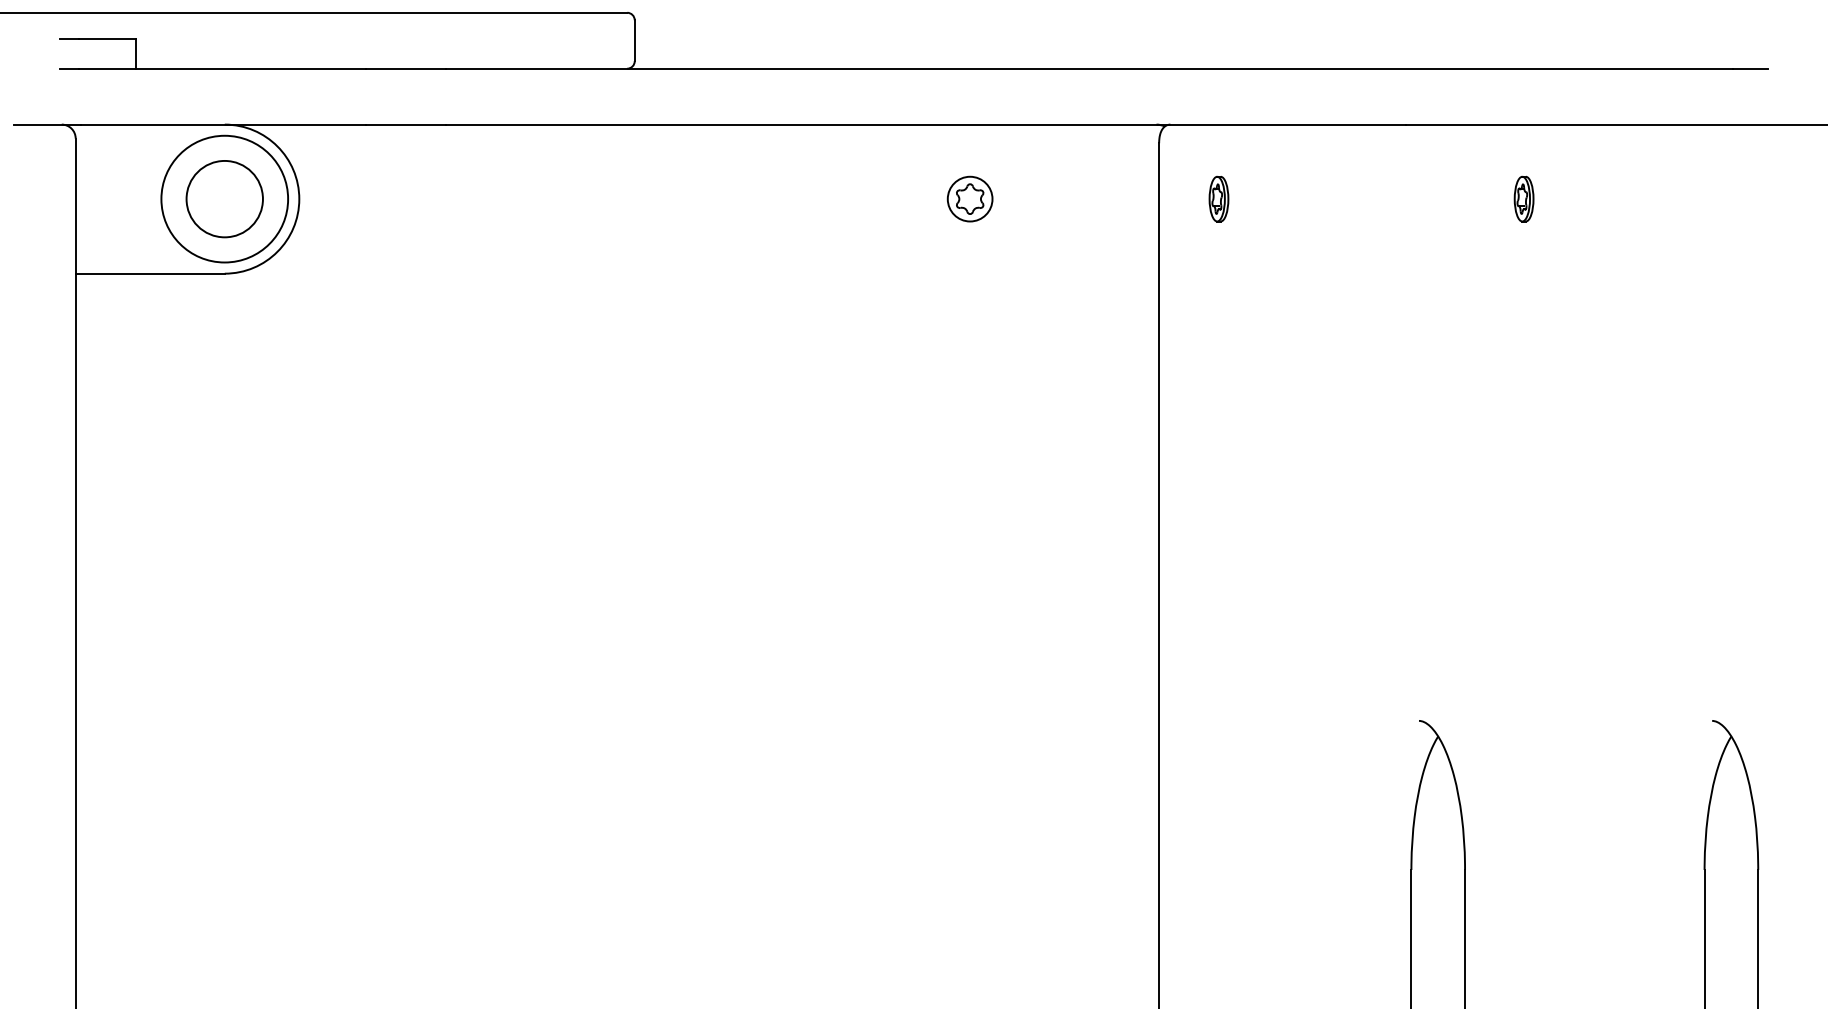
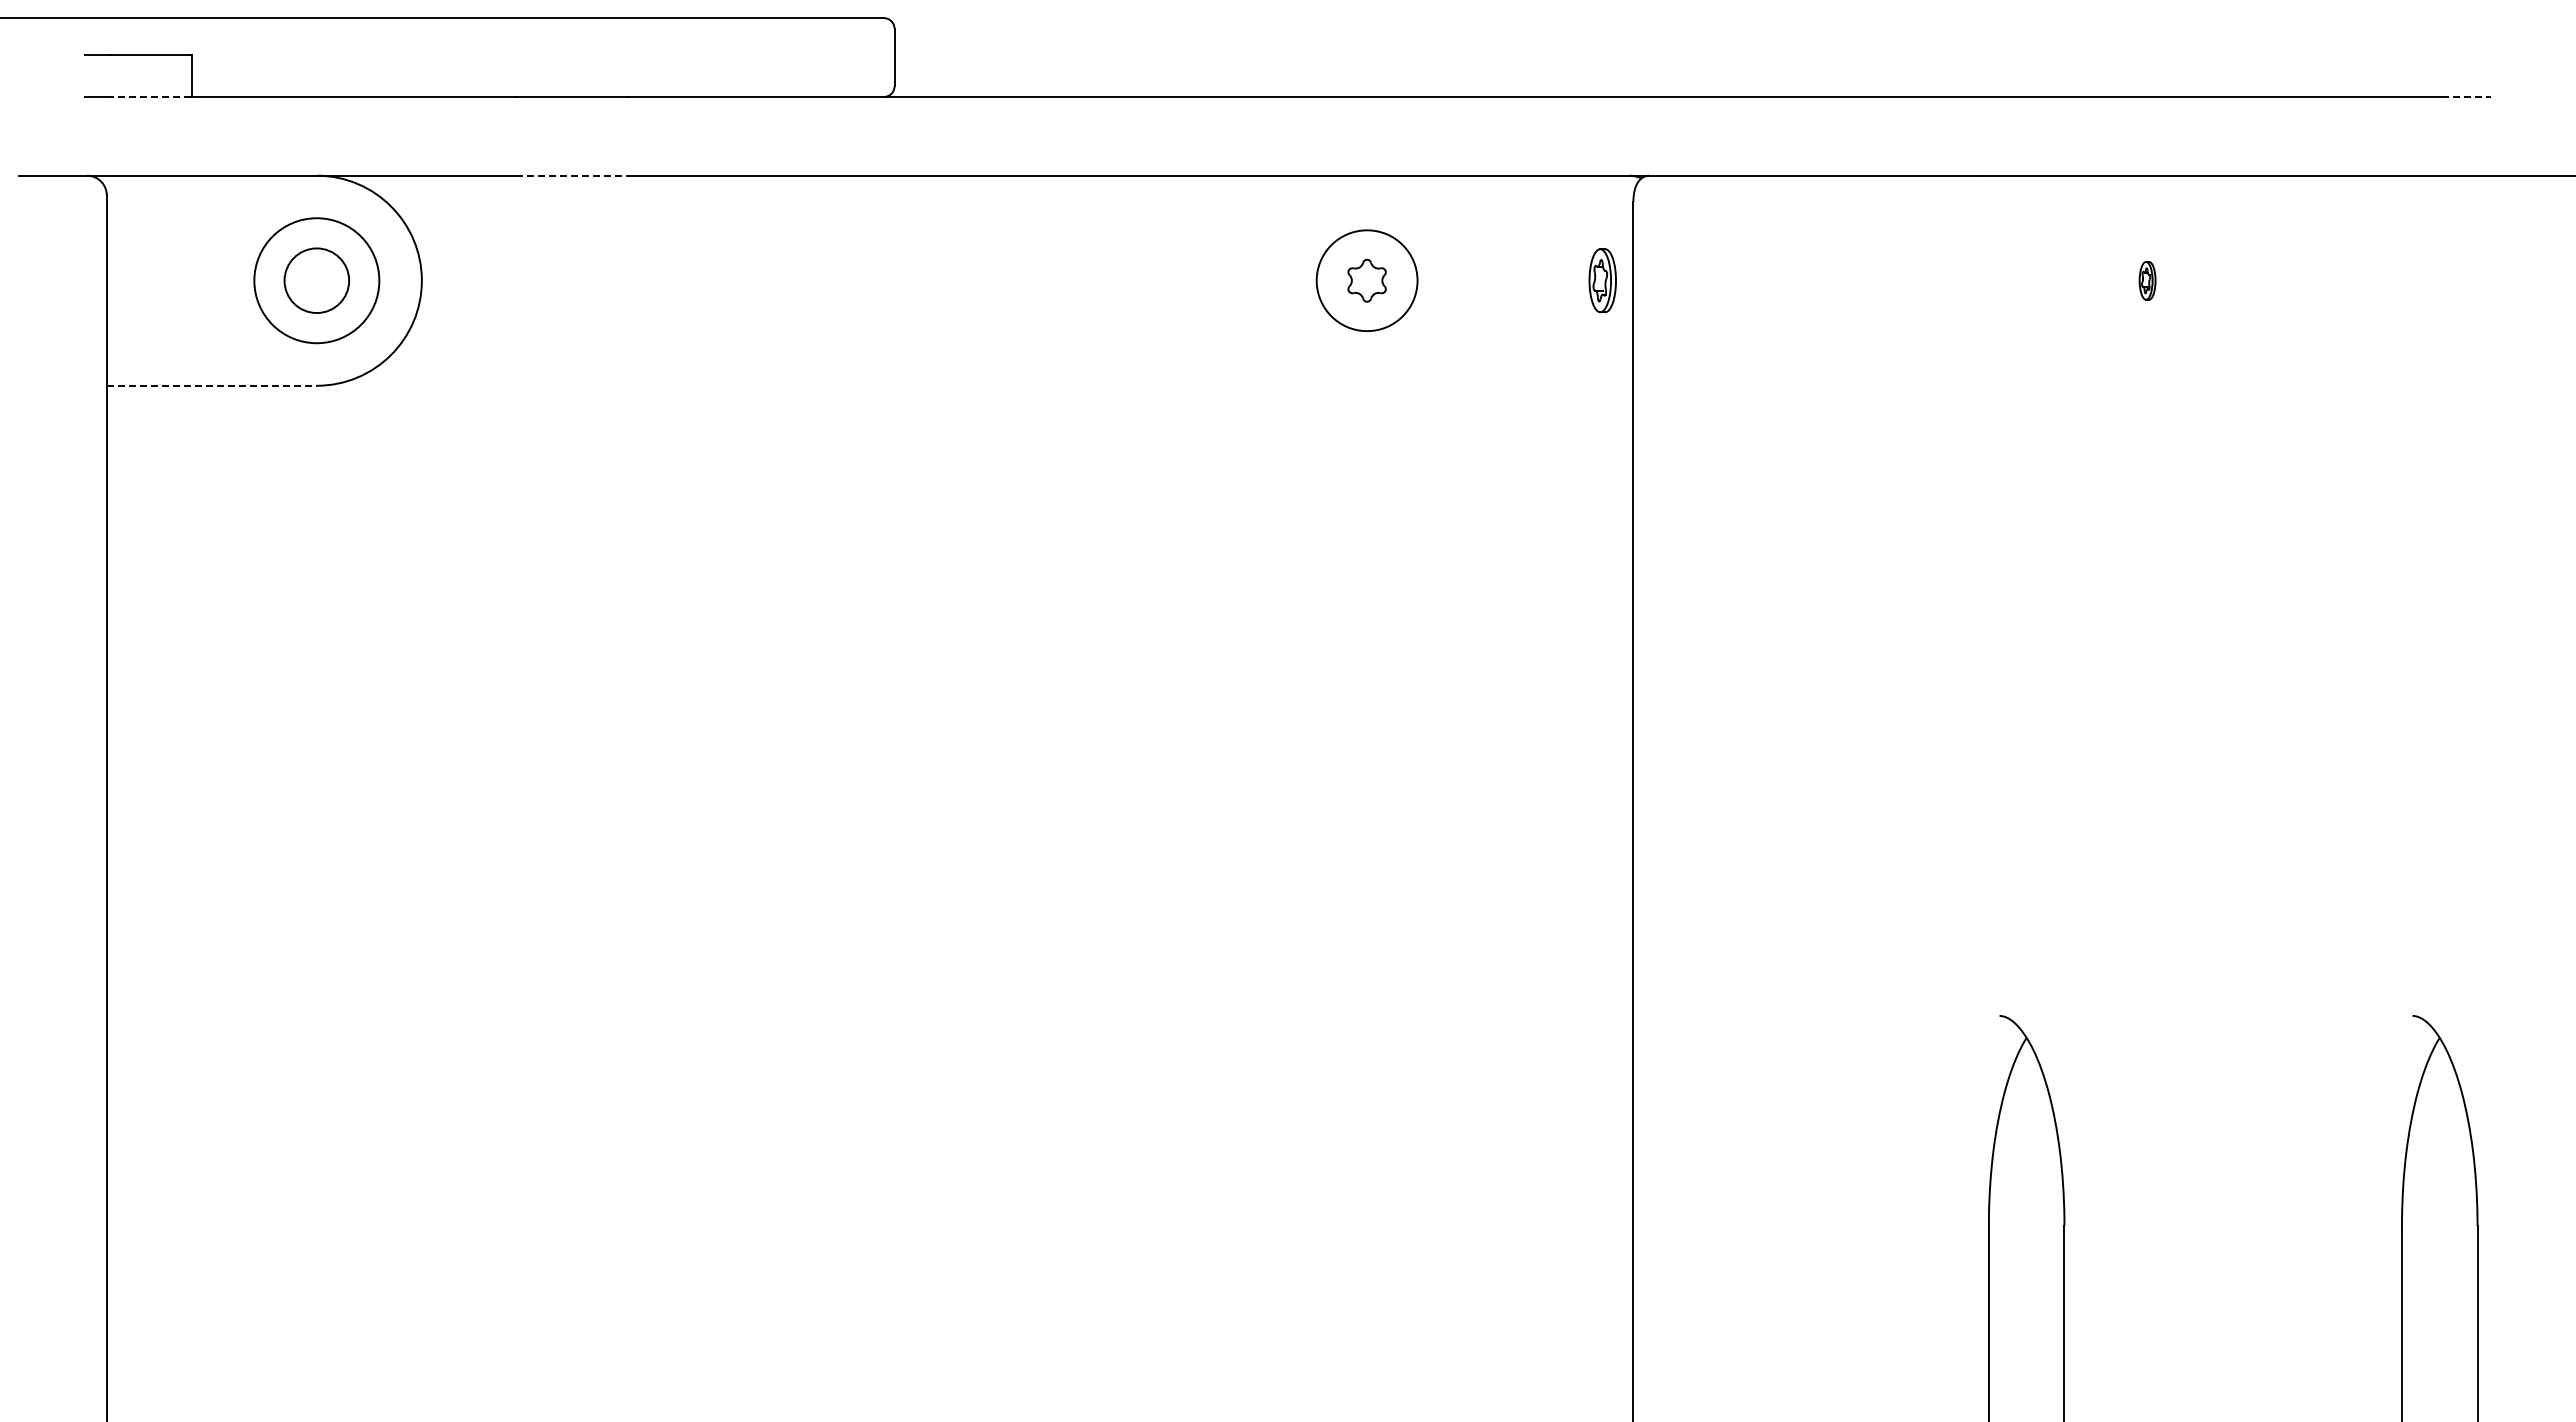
line: (106, 68) -> (150, 96), solid -> dashed
line: (1750, 68) -> (2466, 96), solid -> dashed
line: (406, 124) -> (572, 175), solid -> dashed
circle: (224, 198) -> (316, 280), size x0.6
circle: (224, 198) -> (316, 280), size x0.7
circle: (969, 198) -> (1366, 280), size x1.6
part: (1218, 198) -> (1602, 280), moved
part: (1523, 198) -> (2147, 280), size x0.6
line: (150, 273) -> (212, 385), solid -> dashed

